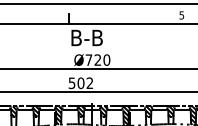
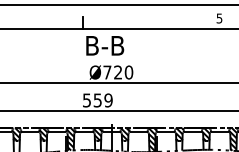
text: (84, 83) -> (102, 100), 502 -> 559

